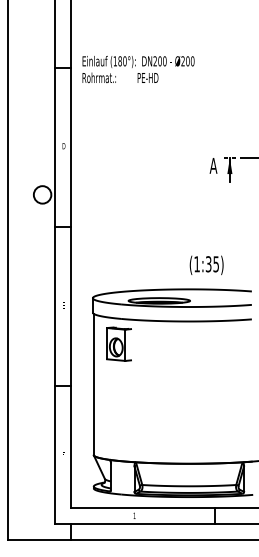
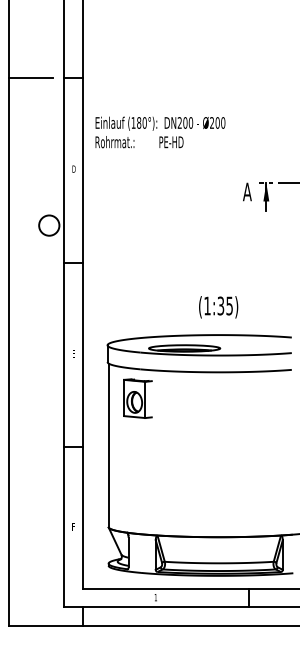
line: (26, 67) -> (30, 77), added
text: (138, 69) -> (160, 132), moved
text: (206, 264) -> (218, 306), moved

